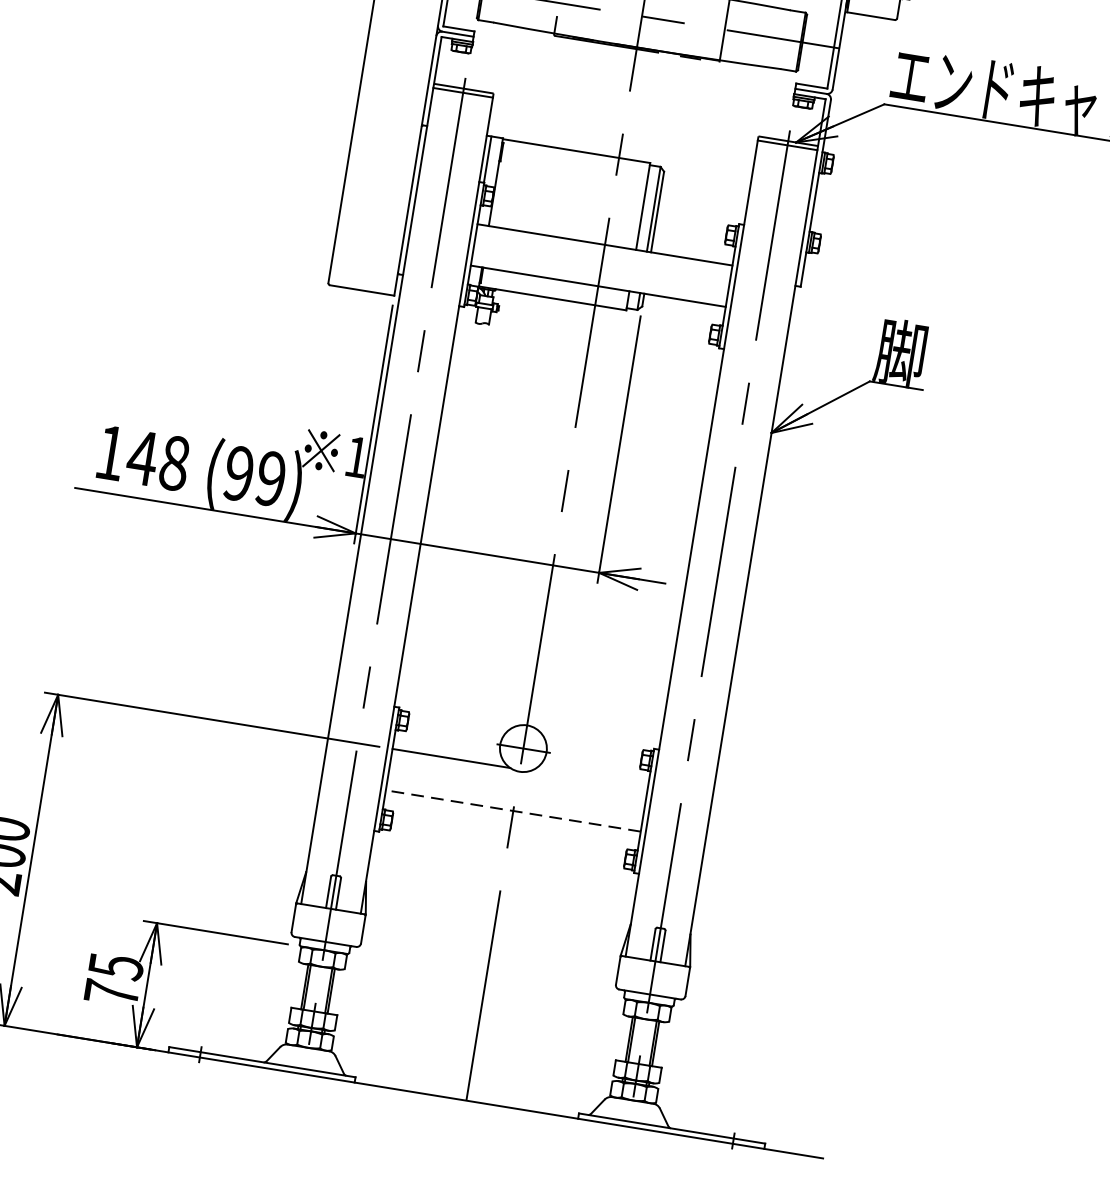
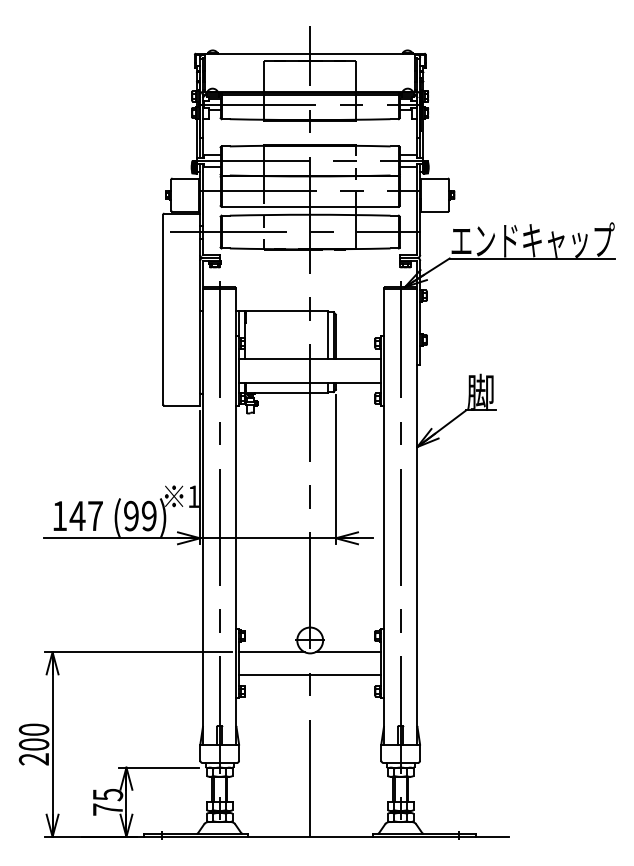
text: (174, 463) -> (95, 516), 148 -> 147
line: (588, 781) -> (348, 652), added
line: (511, 811) -> (309, 675), dashed -> solid

